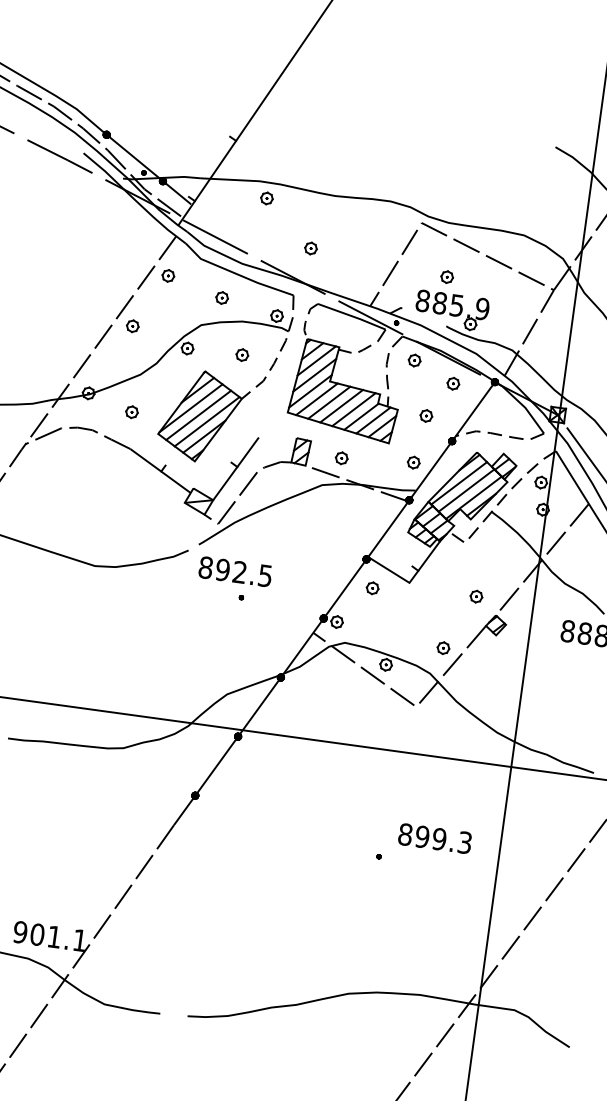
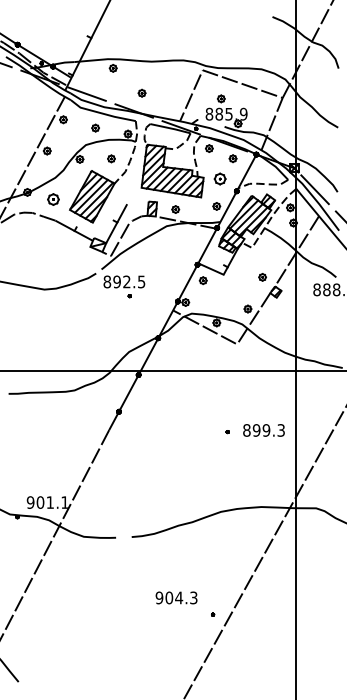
part: (132, 411) -> (53, 199), size x1.6
part: (426, 415) -> (220, 178), size x1.6
text: (434, 838) -> (263, 430), moved

